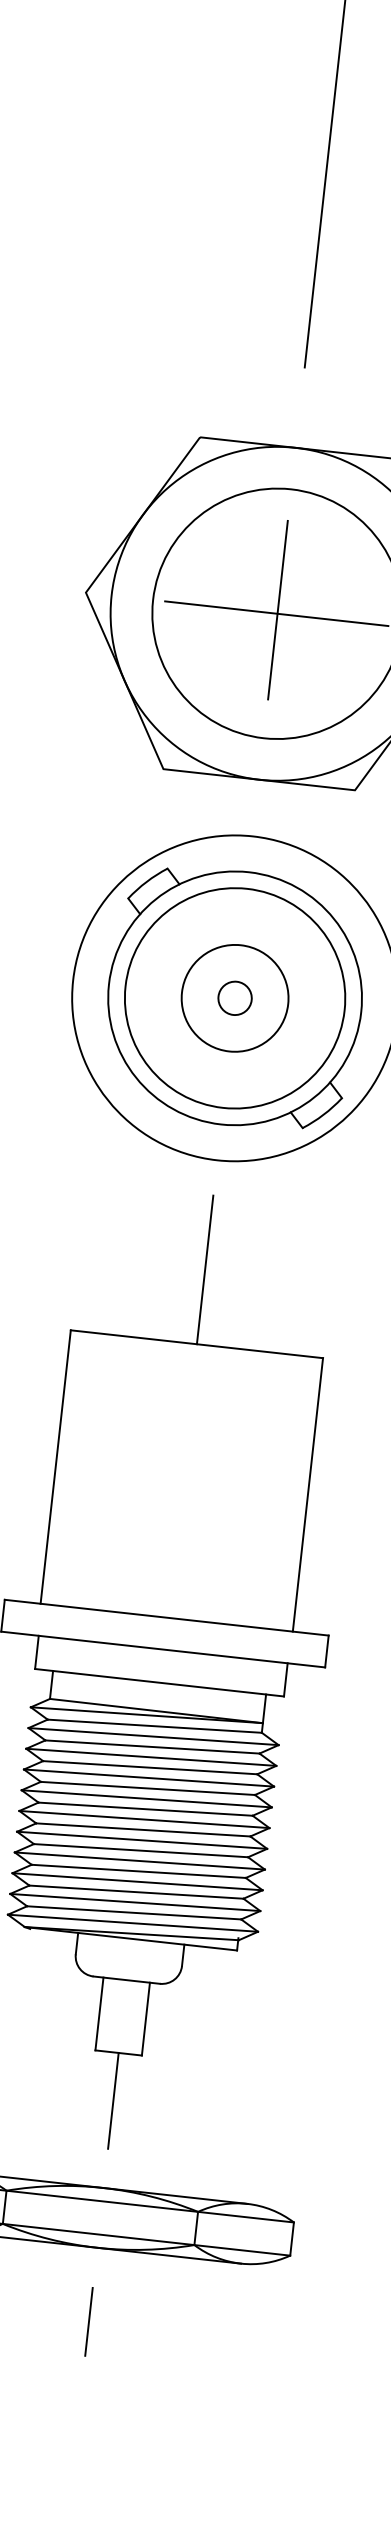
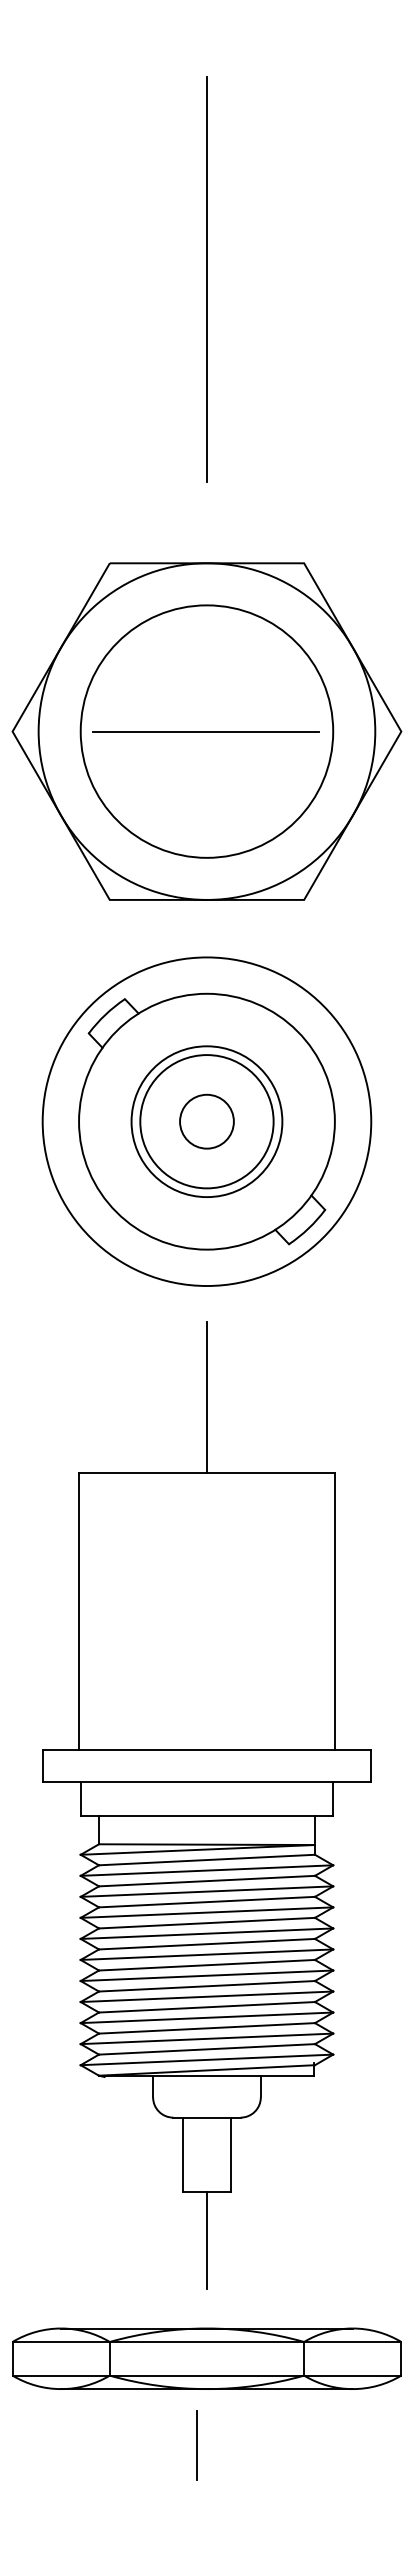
line: (277, 609) -> (206, 727), removed
circle: (234, 998) -> (206, 1121), size x0.6
circle: (234, 998) -> (206, 1121), size x1.4
circle: (234, 998) -> (206, 1121), size x1.6
line: (88, 2322) -> (196, 2445), moved

